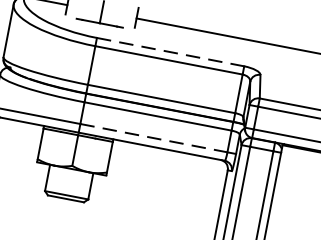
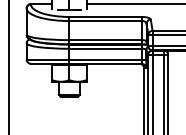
line: (172, 51) -> (106, 16), dashed -> solid
line: (155, 138) -> (106, 59), dashed -> solid

